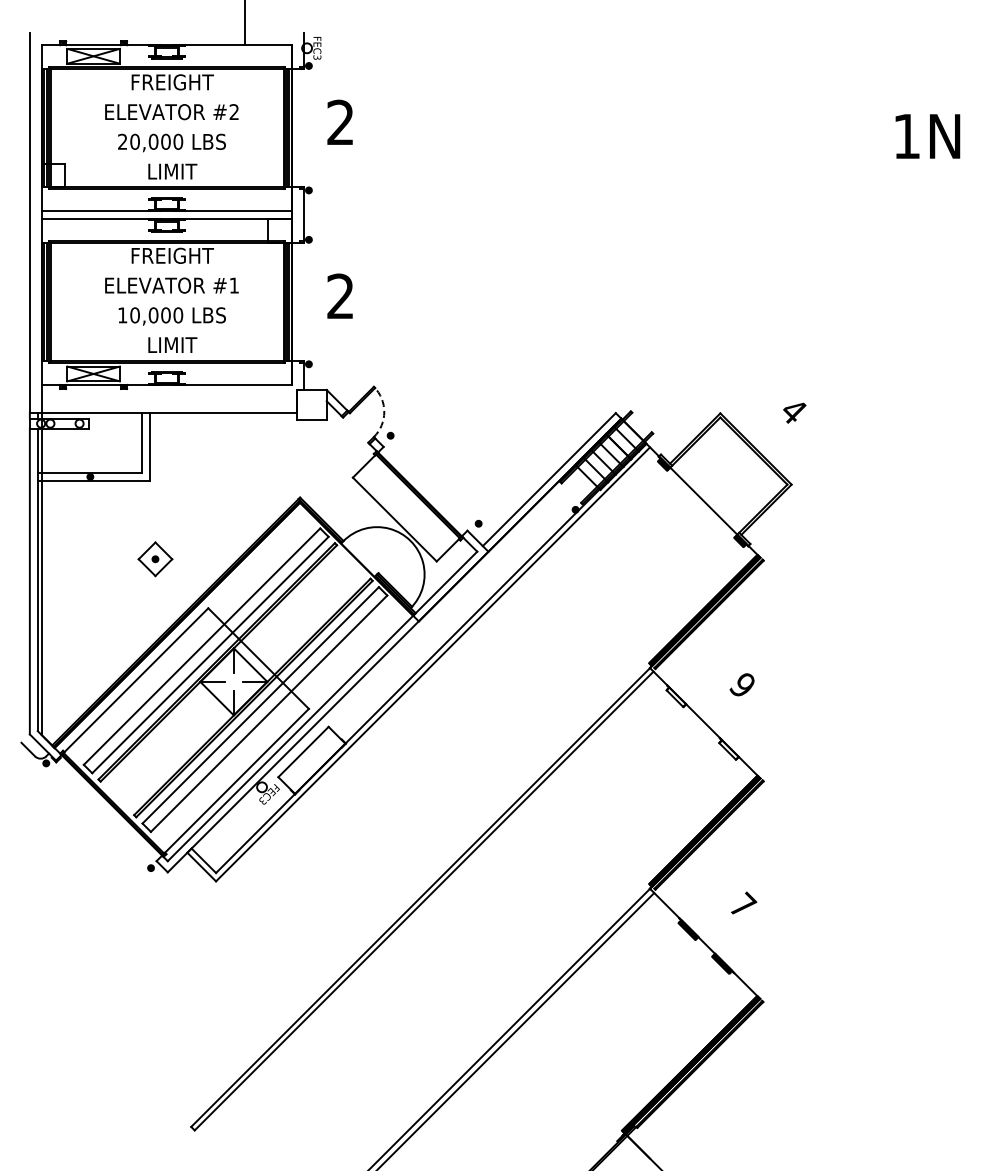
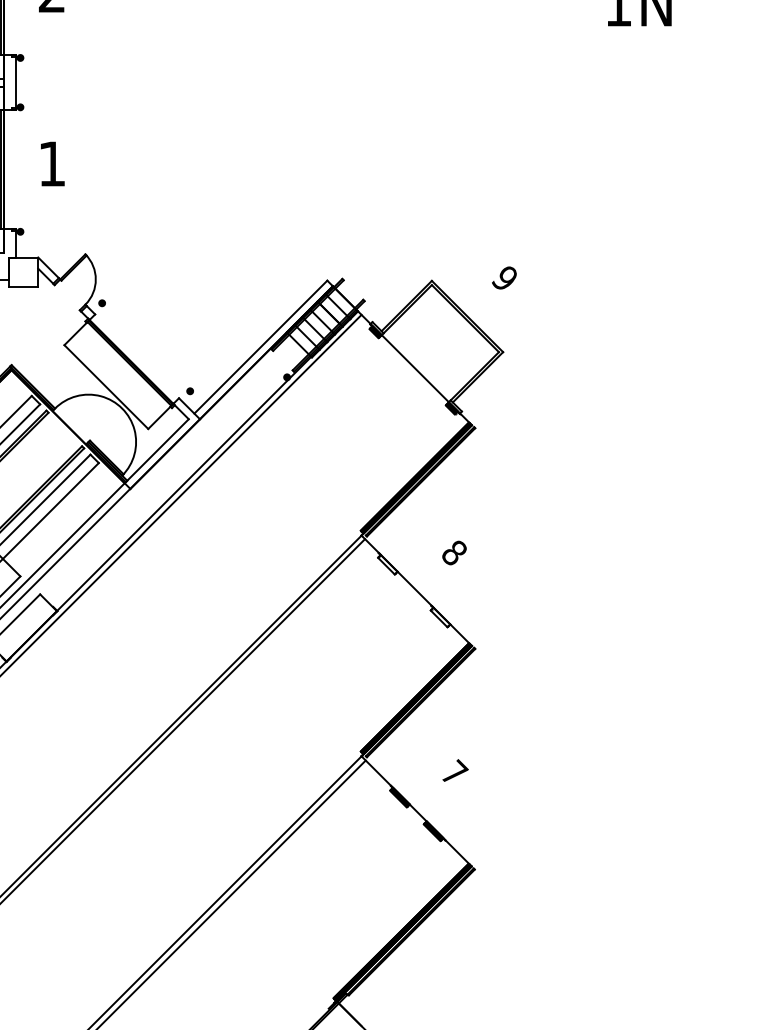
text: (340, 295) -> (52, 163), 2 -> 1
text: (793, 411) -> (505, 279), 4 -> 9
arc: (384, 412) -> (96, 280), dashed -> solid
text: (742, 685) -> (454, 553), 9 -> 8

